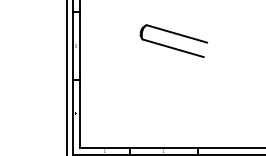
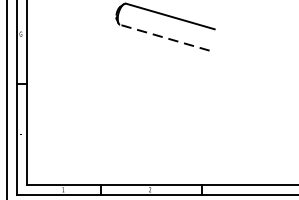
line: (172, 48) -> (163, 37), solid -> dashed

